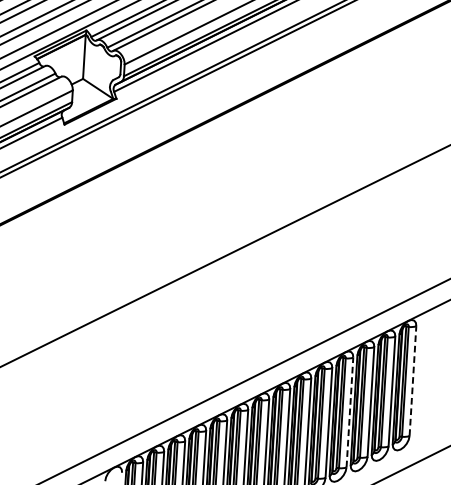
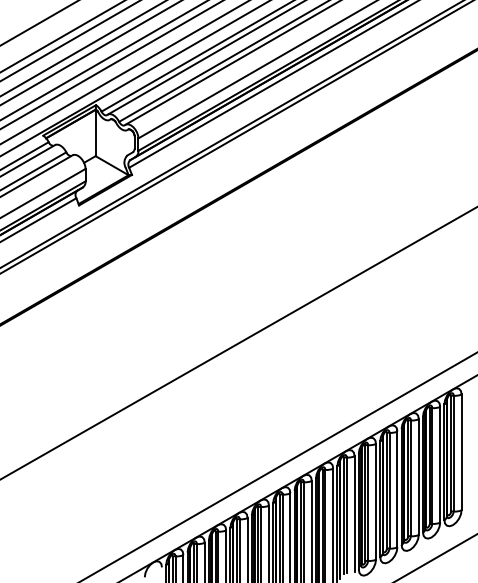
line: (412, 381) -> (461, 452), dashed -> solid
line: (350, 412) -> (397, 489), dashed -> solid

